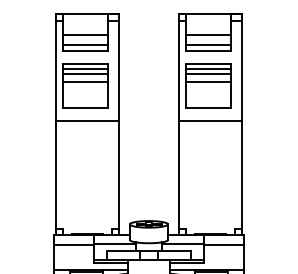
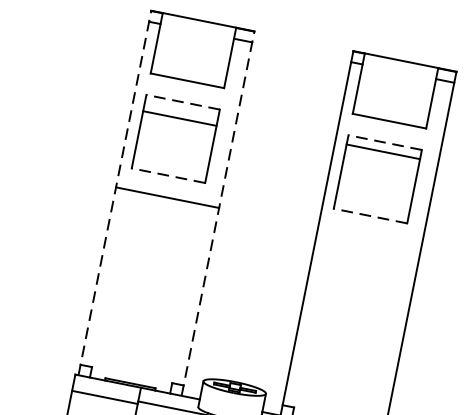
line: (85, 35) -> (192, 55), removed
line: (208, 35) -> (394, 96), removed
line: (85, 44) -> (189, 70), removed
line: (208, 44) -> (391, 111), removed
line: (85, 63) -> (183, 101), solid -> dashed
line: (207, 63) -> (383, 142), solid -> dashed
line: (85, 69) -> (181, 111), removed
line: (208, 73) -> (382, 158), removed
line: (85, 82) -> (176, 133), removed
line: (208, 82) -> (379, 173), removed
line: (85, 108) -> (168, 176), solid -> dashed
line: (207, 108) -> (369, 216), solid -> dashed
line: (210, 121) -> (369, 238), removed
line: (56, 124) -> (115, 192), solid -> dashed
line: (118, 124) -> (217, 213), solid -> dashed

